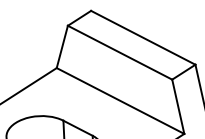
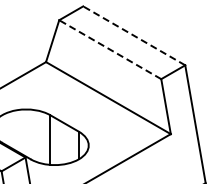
line: (143, 37) -> (134, 35), solid -> dashed
line: (120, 52) -> (110, 49), solid -> dashed

